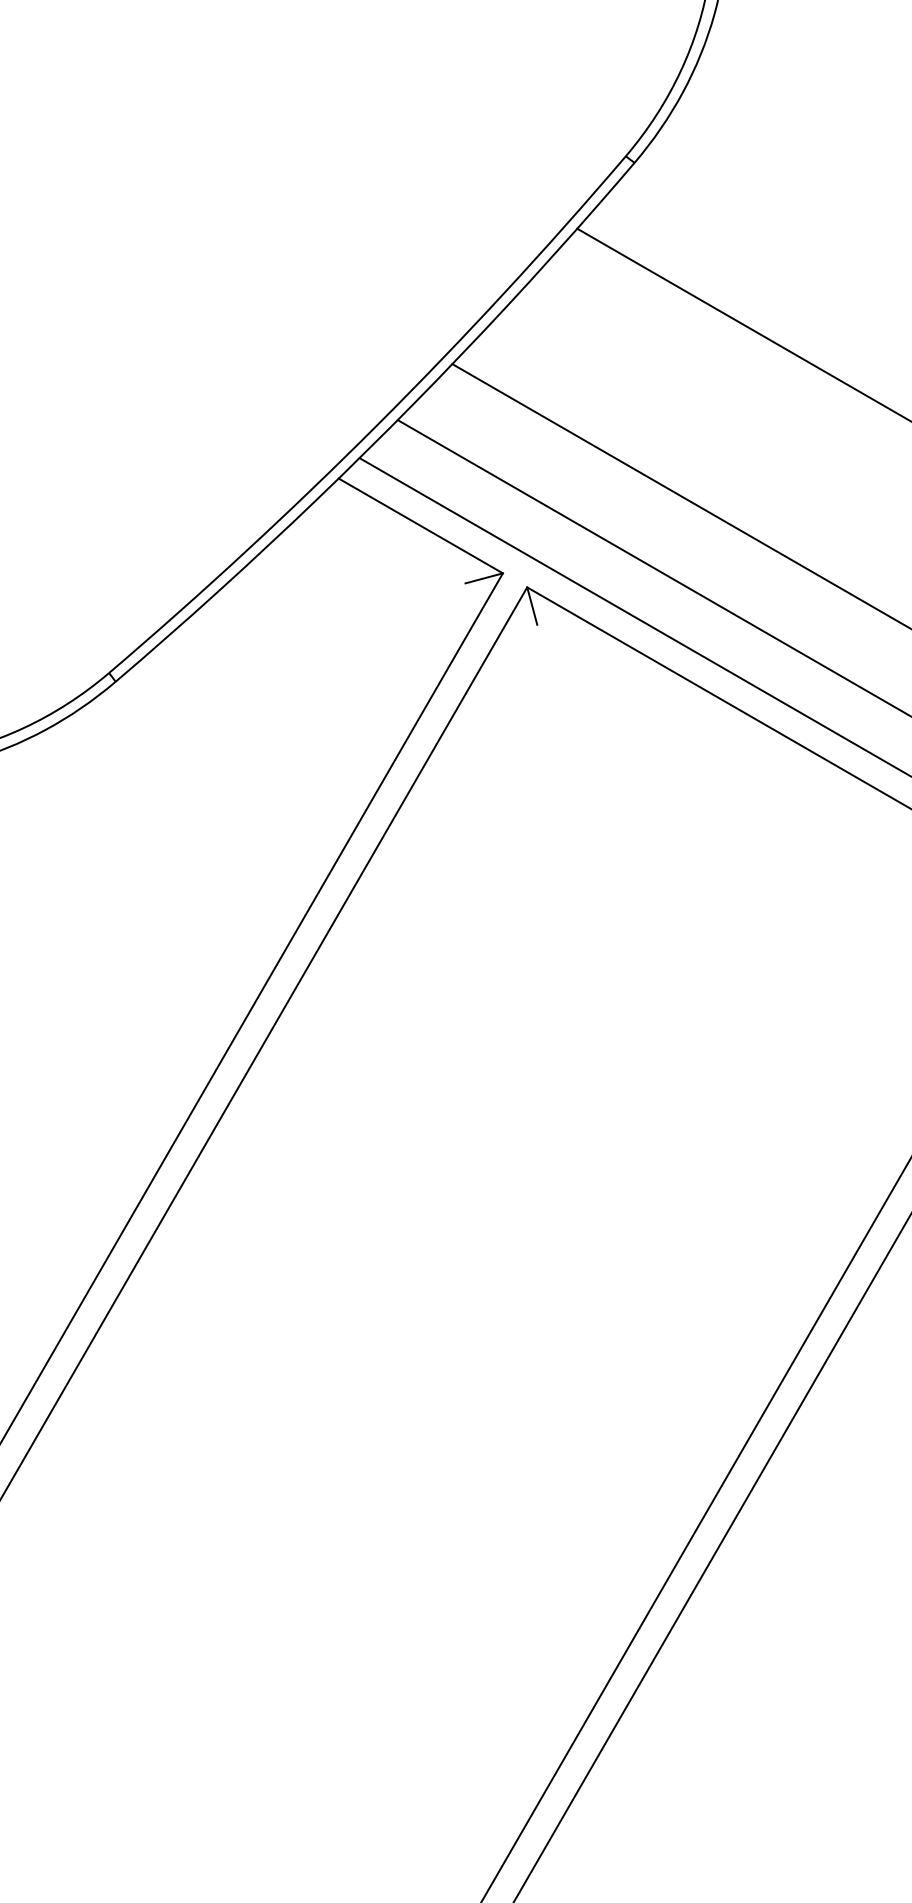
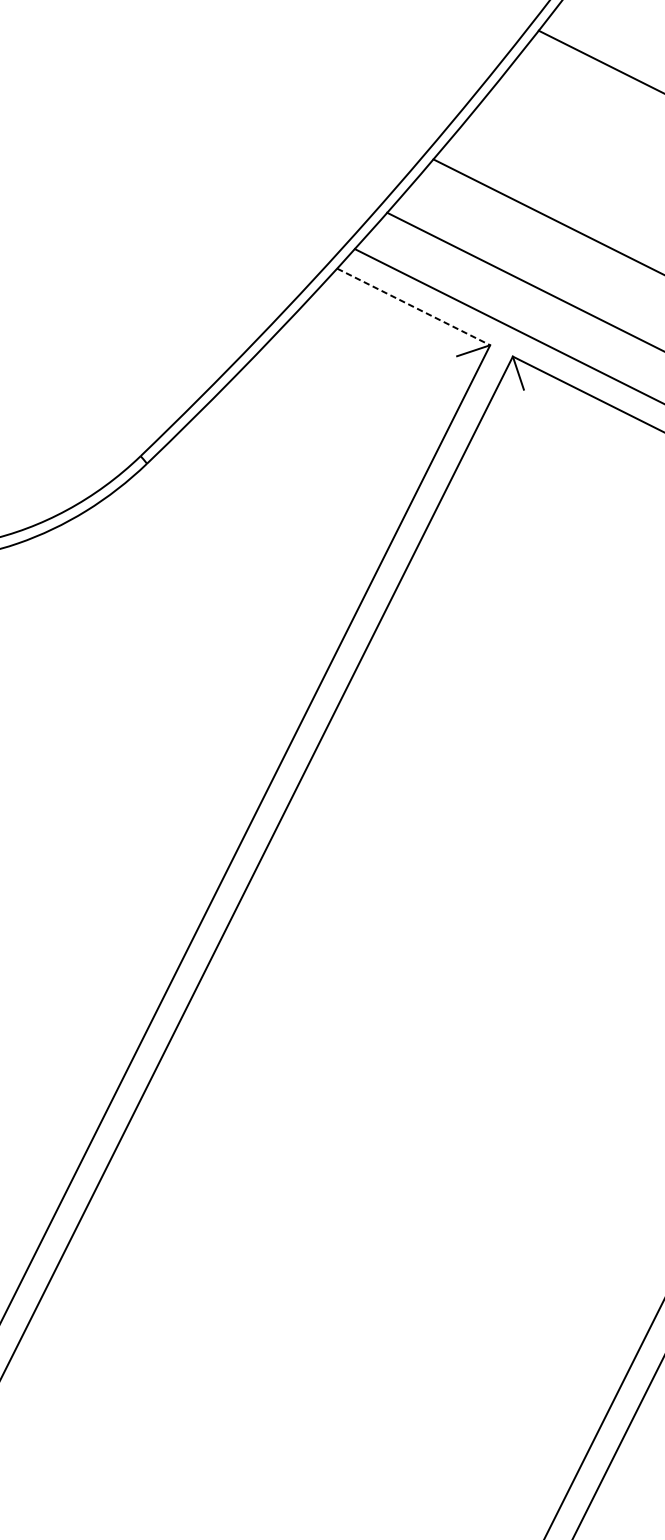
line: (420, 525) -> (413, 306), solid -> dashed

